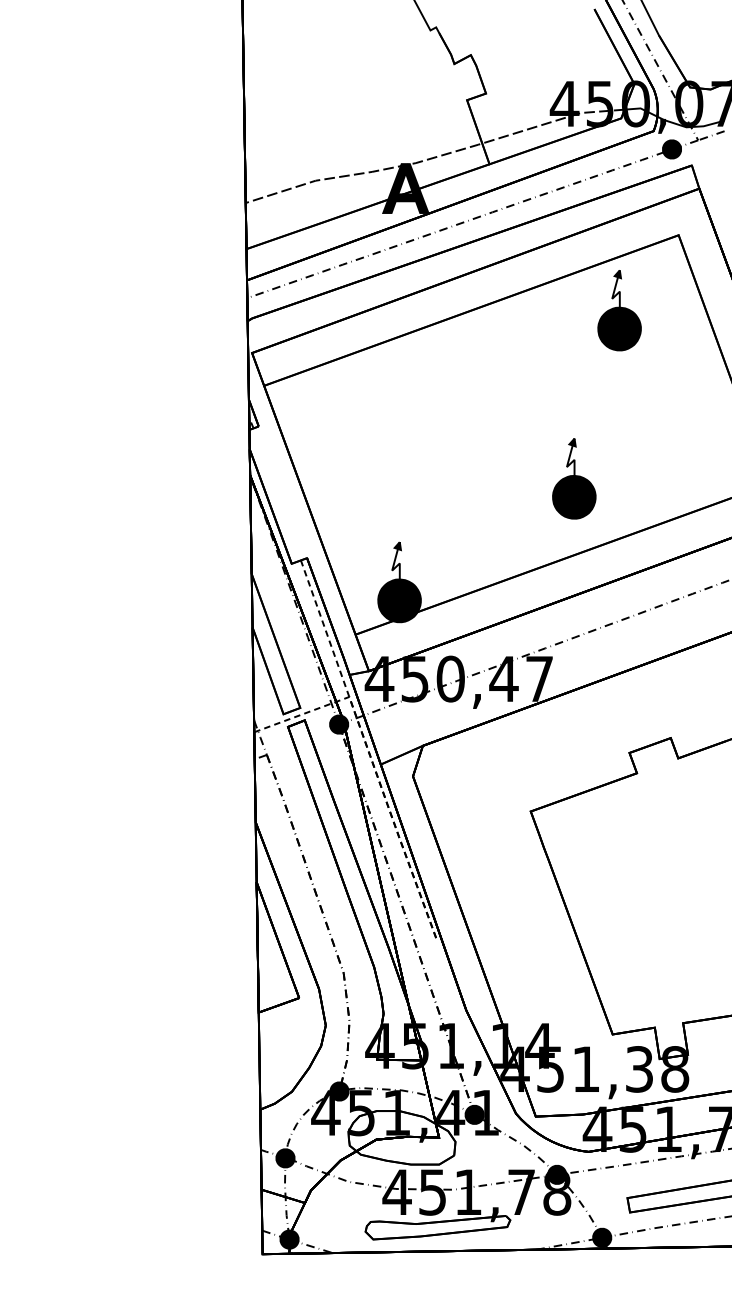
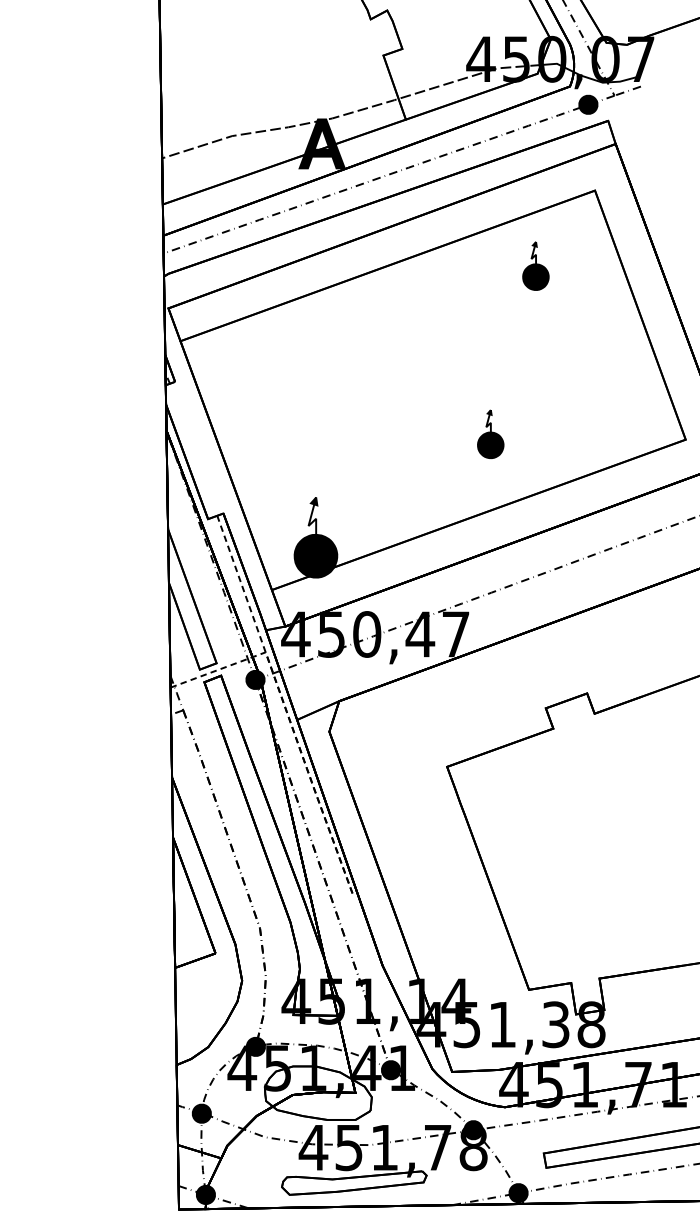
part: (619, 310) -> (535, 265), size x0.6
part: (574, 478) -> (490, 433), size x0.6

